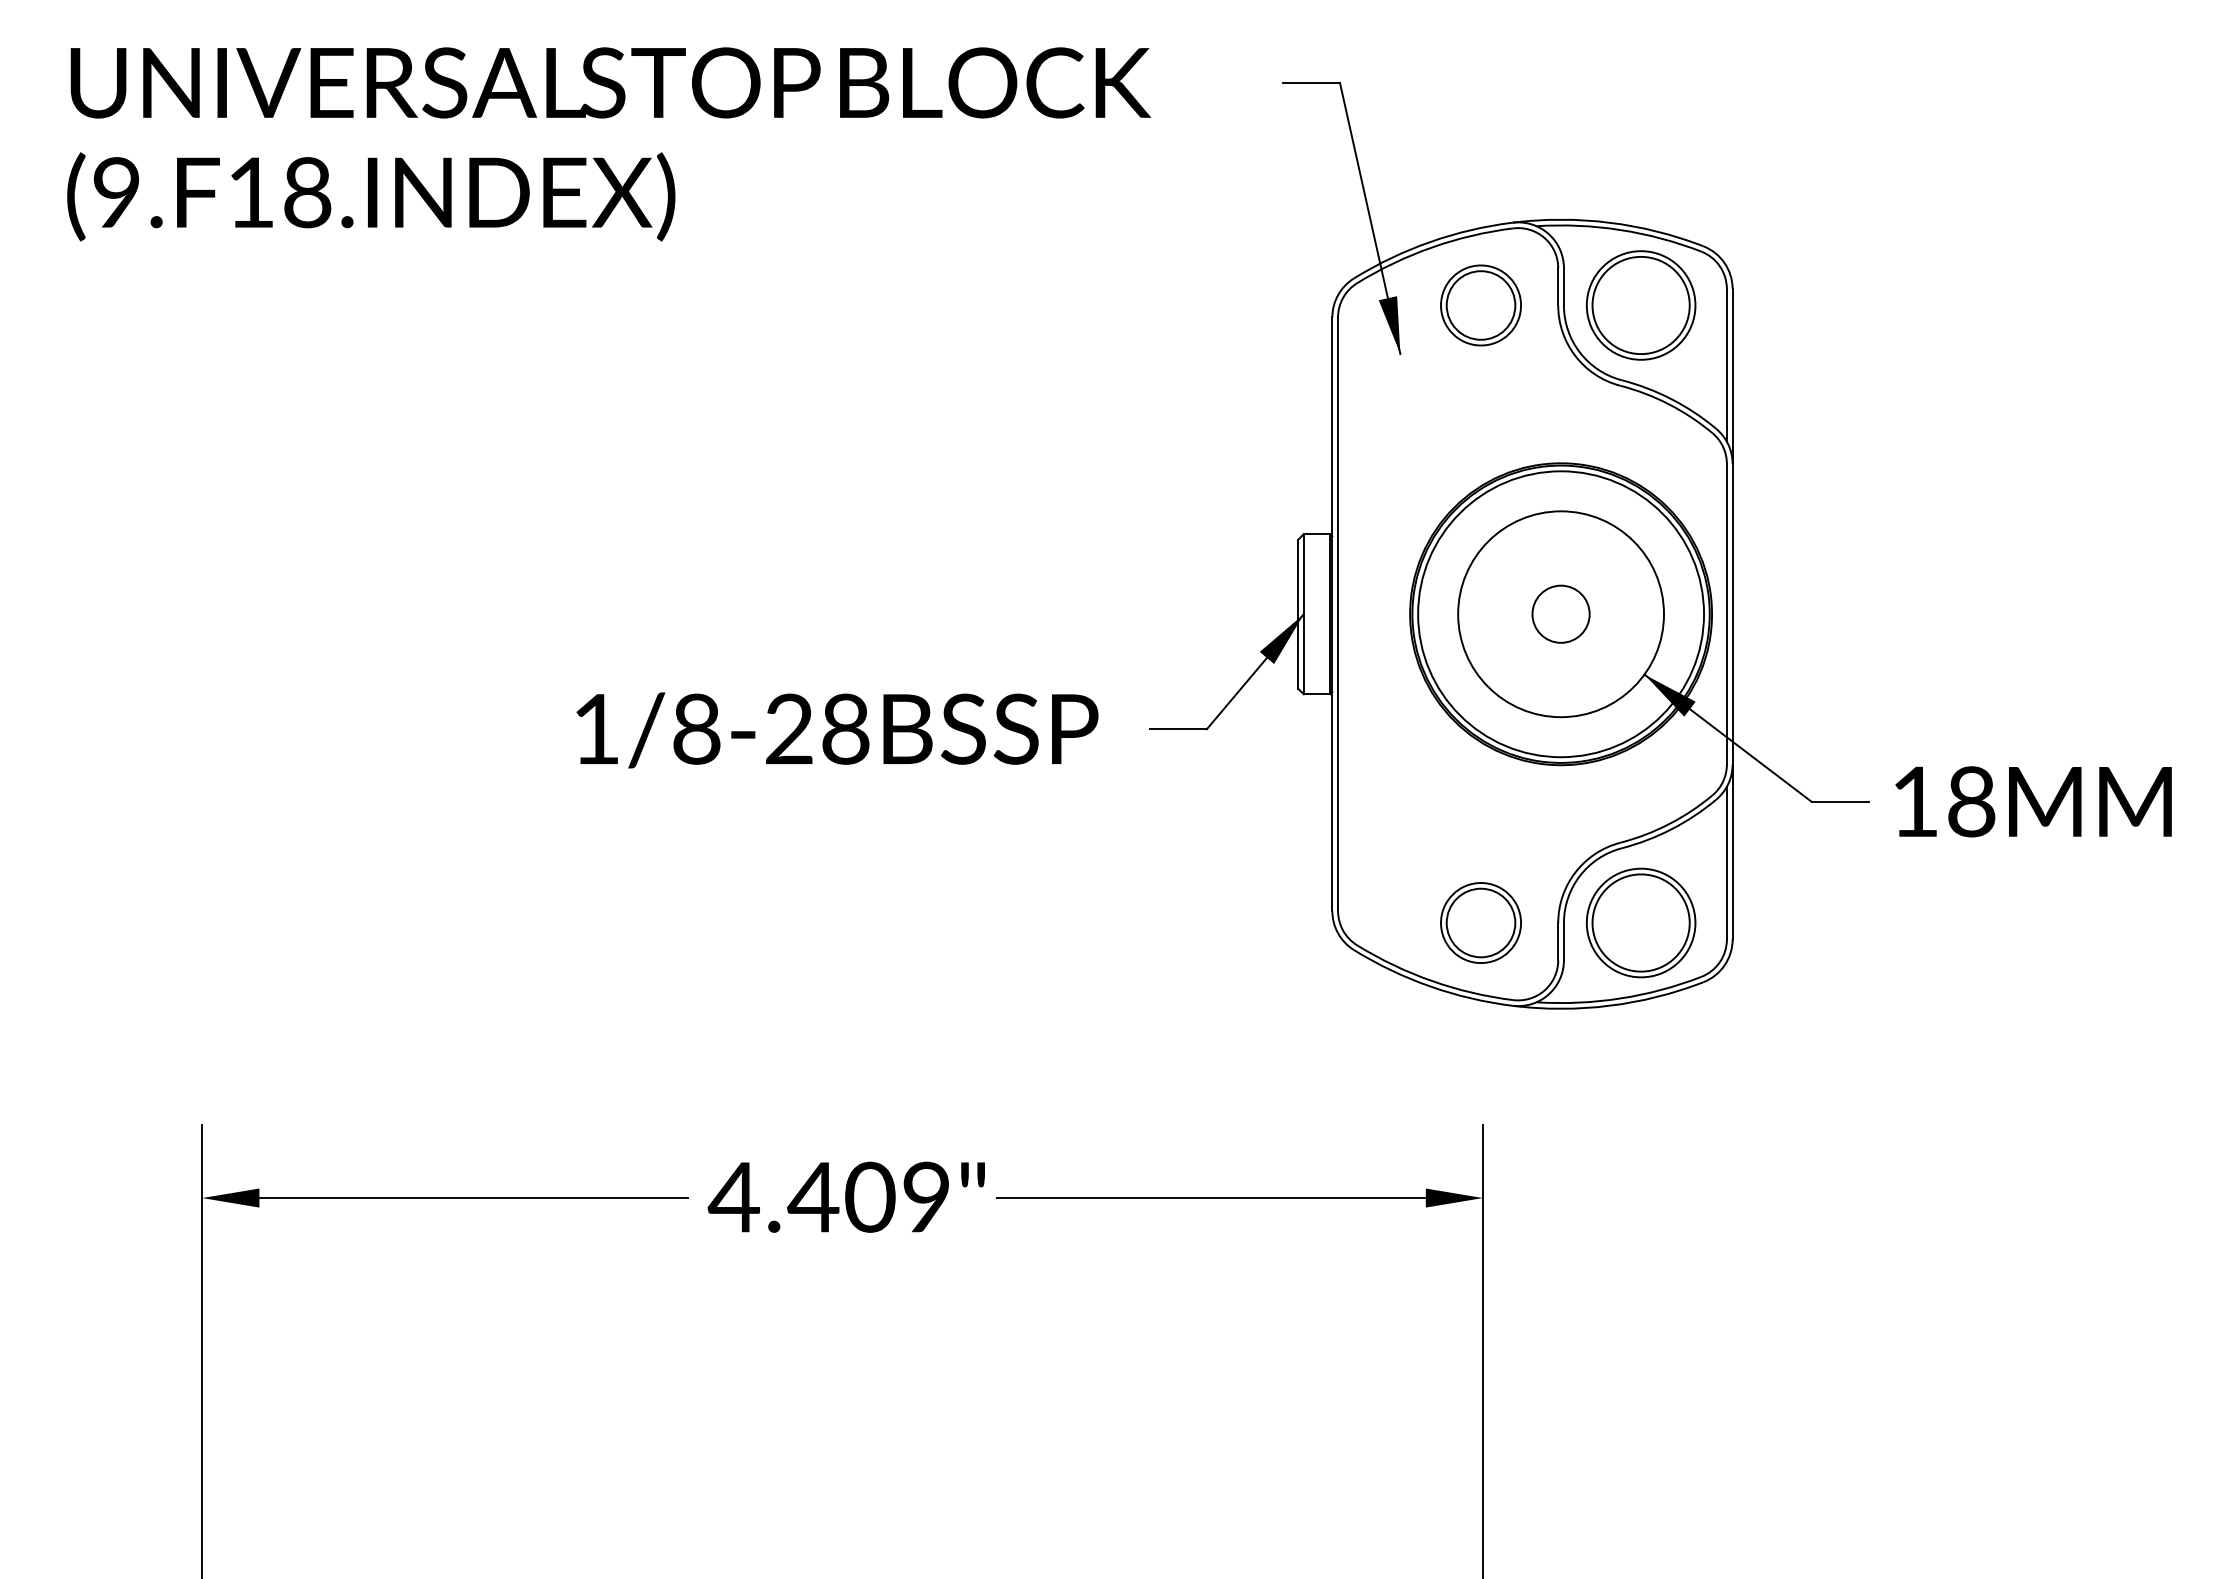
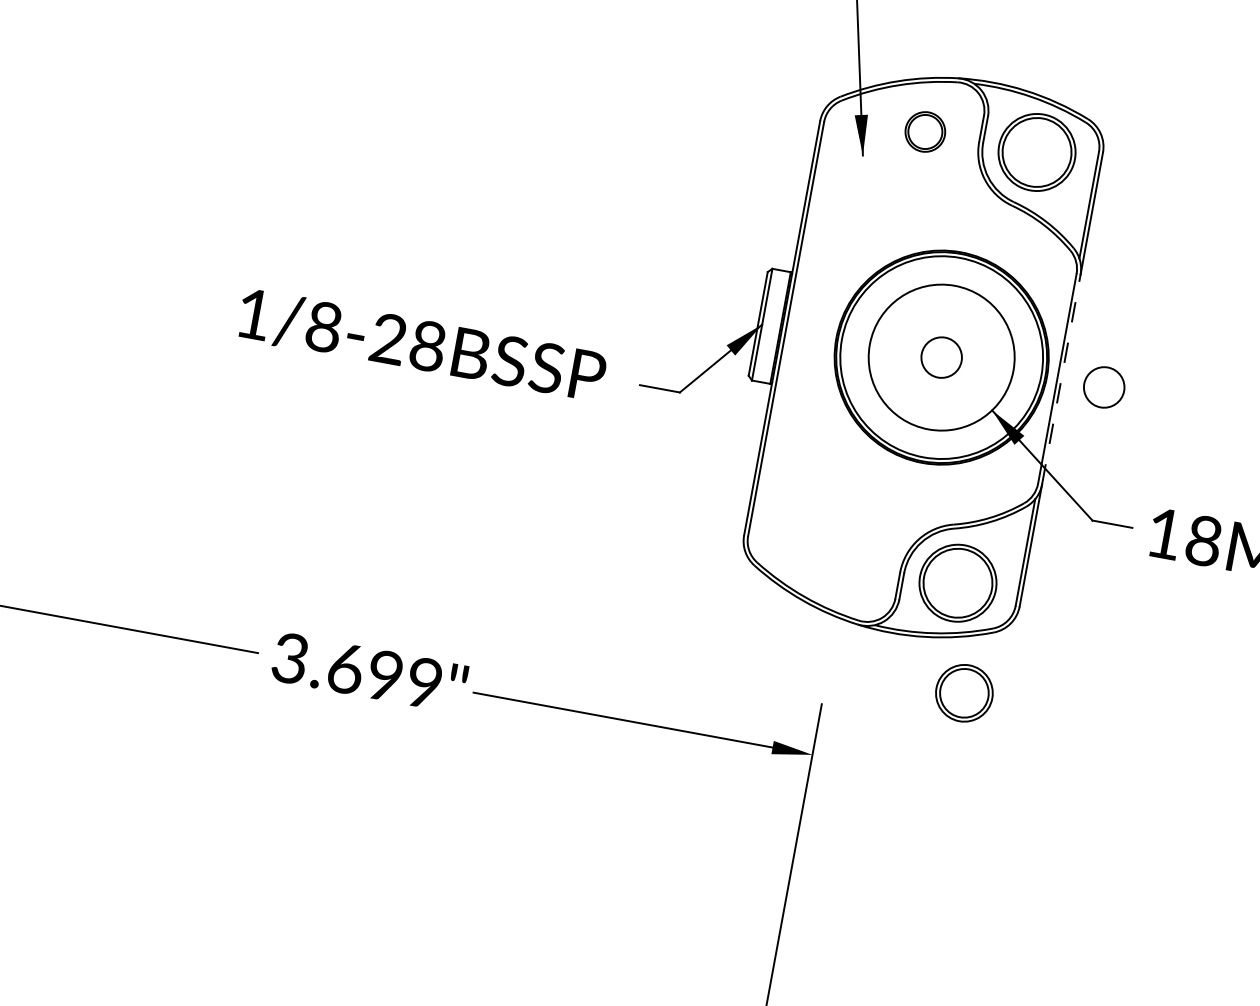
part: (1480, 305) -> (925, 131), size x0.7
line: (1732, 613) -> (1061, 379), solid -> dashed
circle: (1793, 613) -> (1103, 386), added
part: (1480, 922) -> (964, 692), moved
text: (801, 1196) -> (337, 666), 4.409" -> 3.699"

